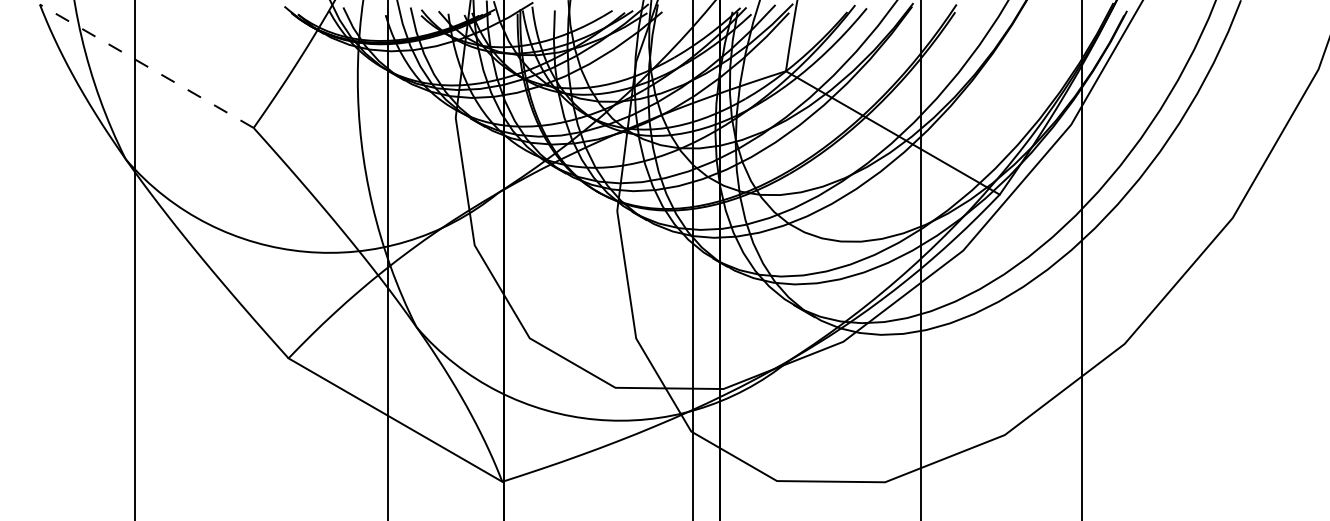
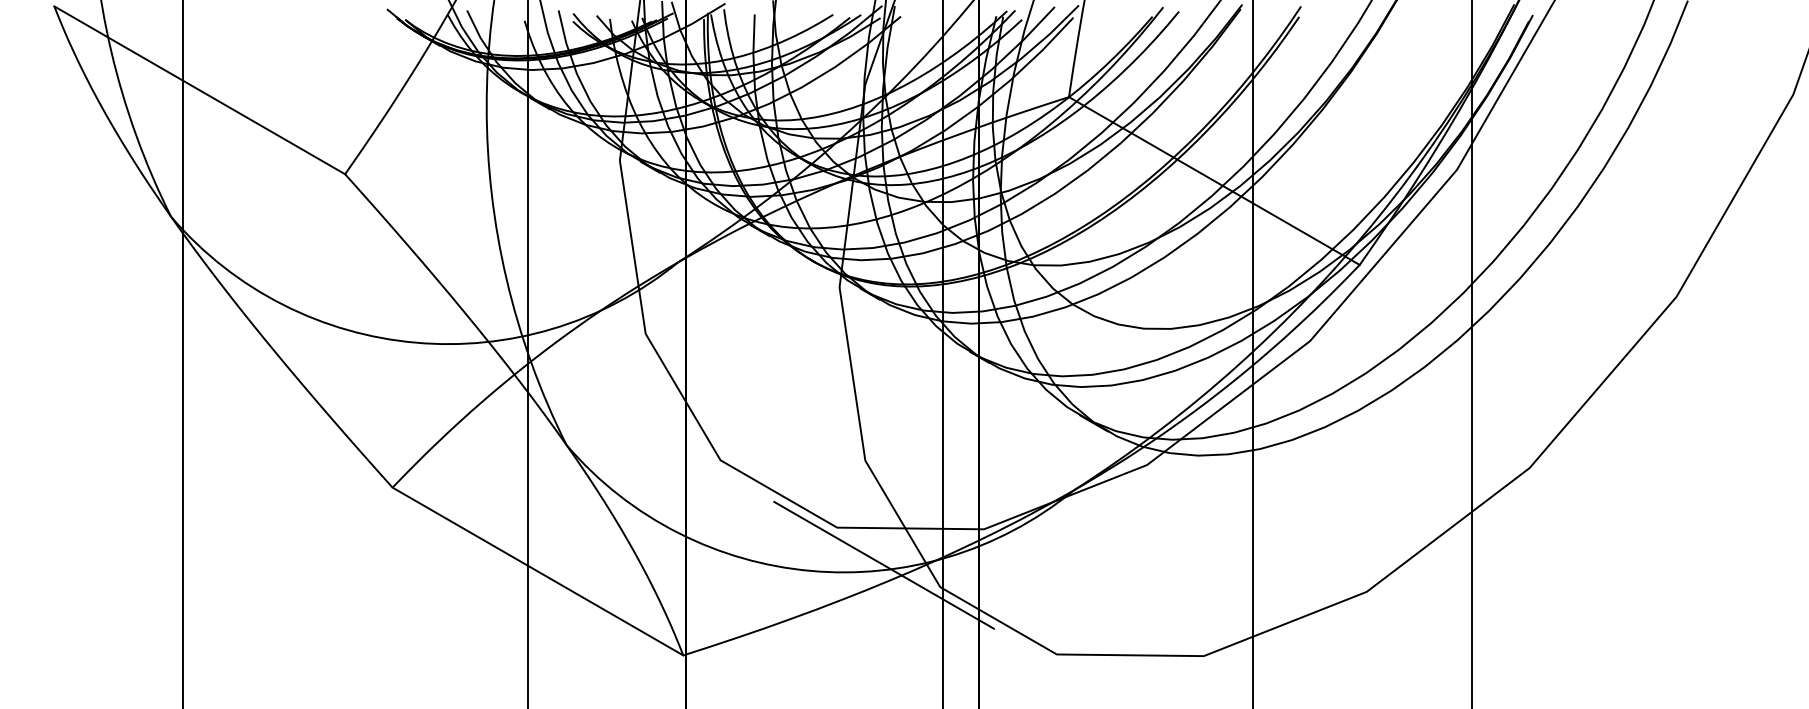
line: (146, 66) -> (199, 90), dashed -> solid
line: (649, 415) -> (883, 565), added

